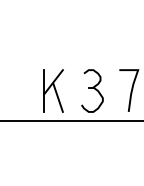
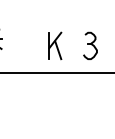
part: (53, 90) -> (55, 45), size x0.7
part: (92, 90) -> (90, 45), size x0.7

